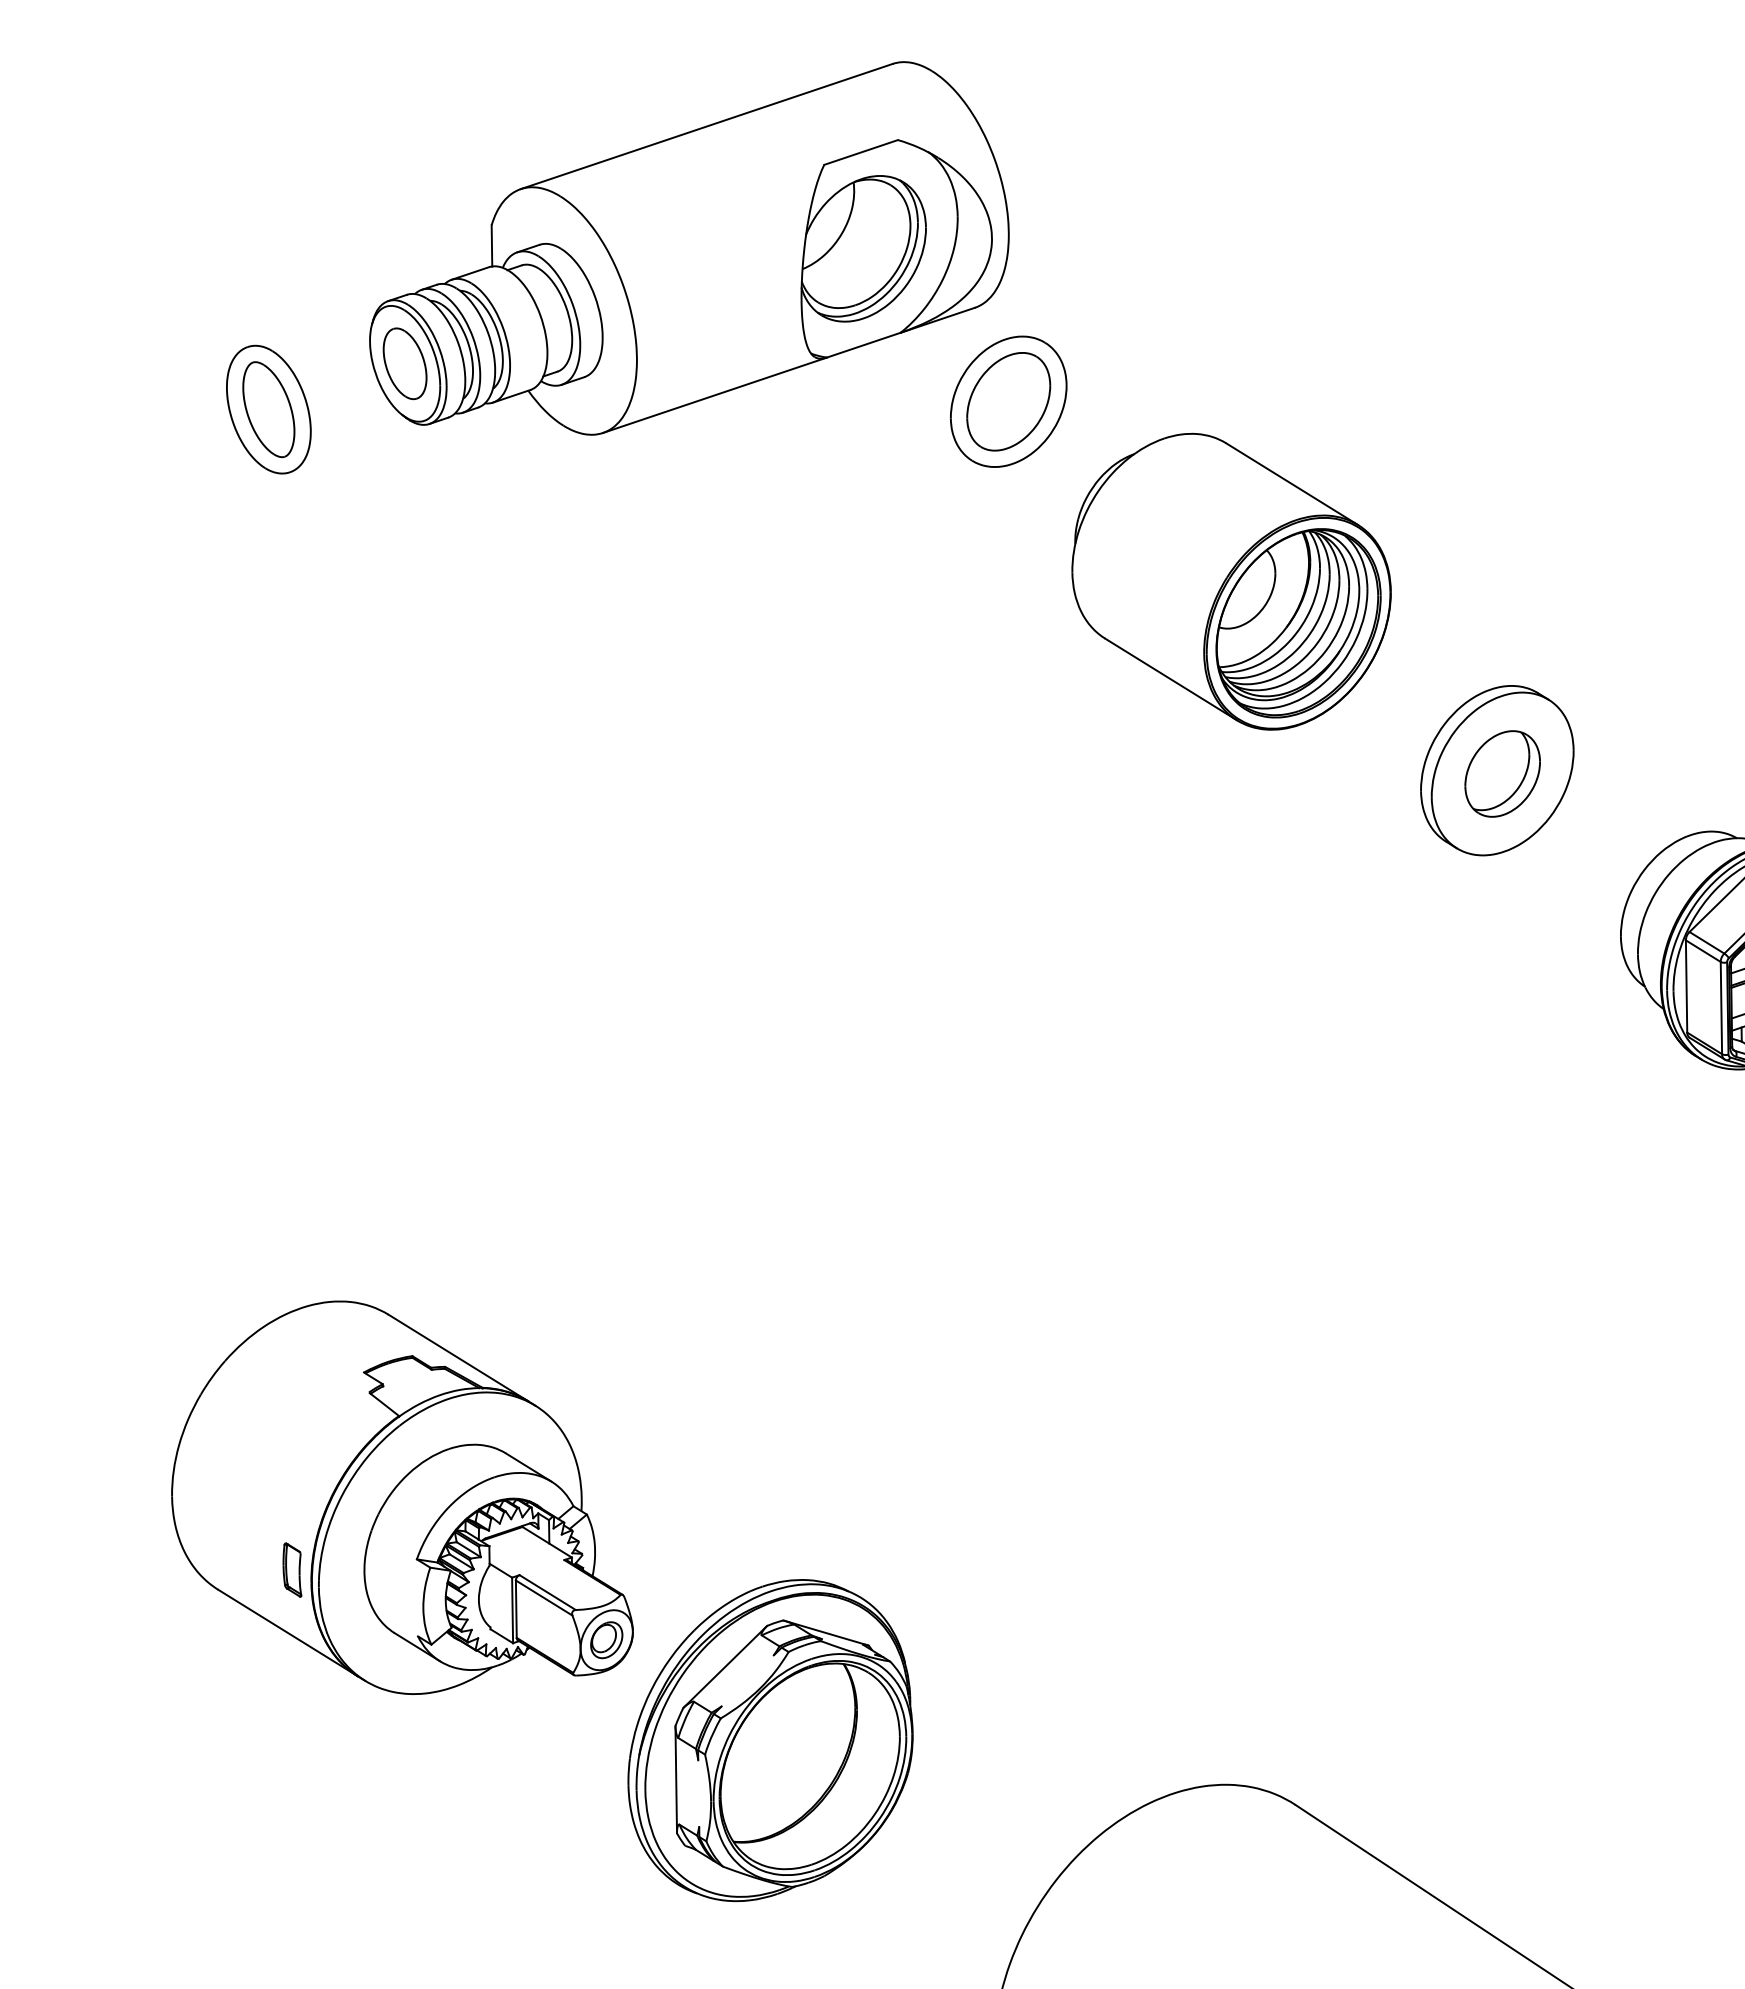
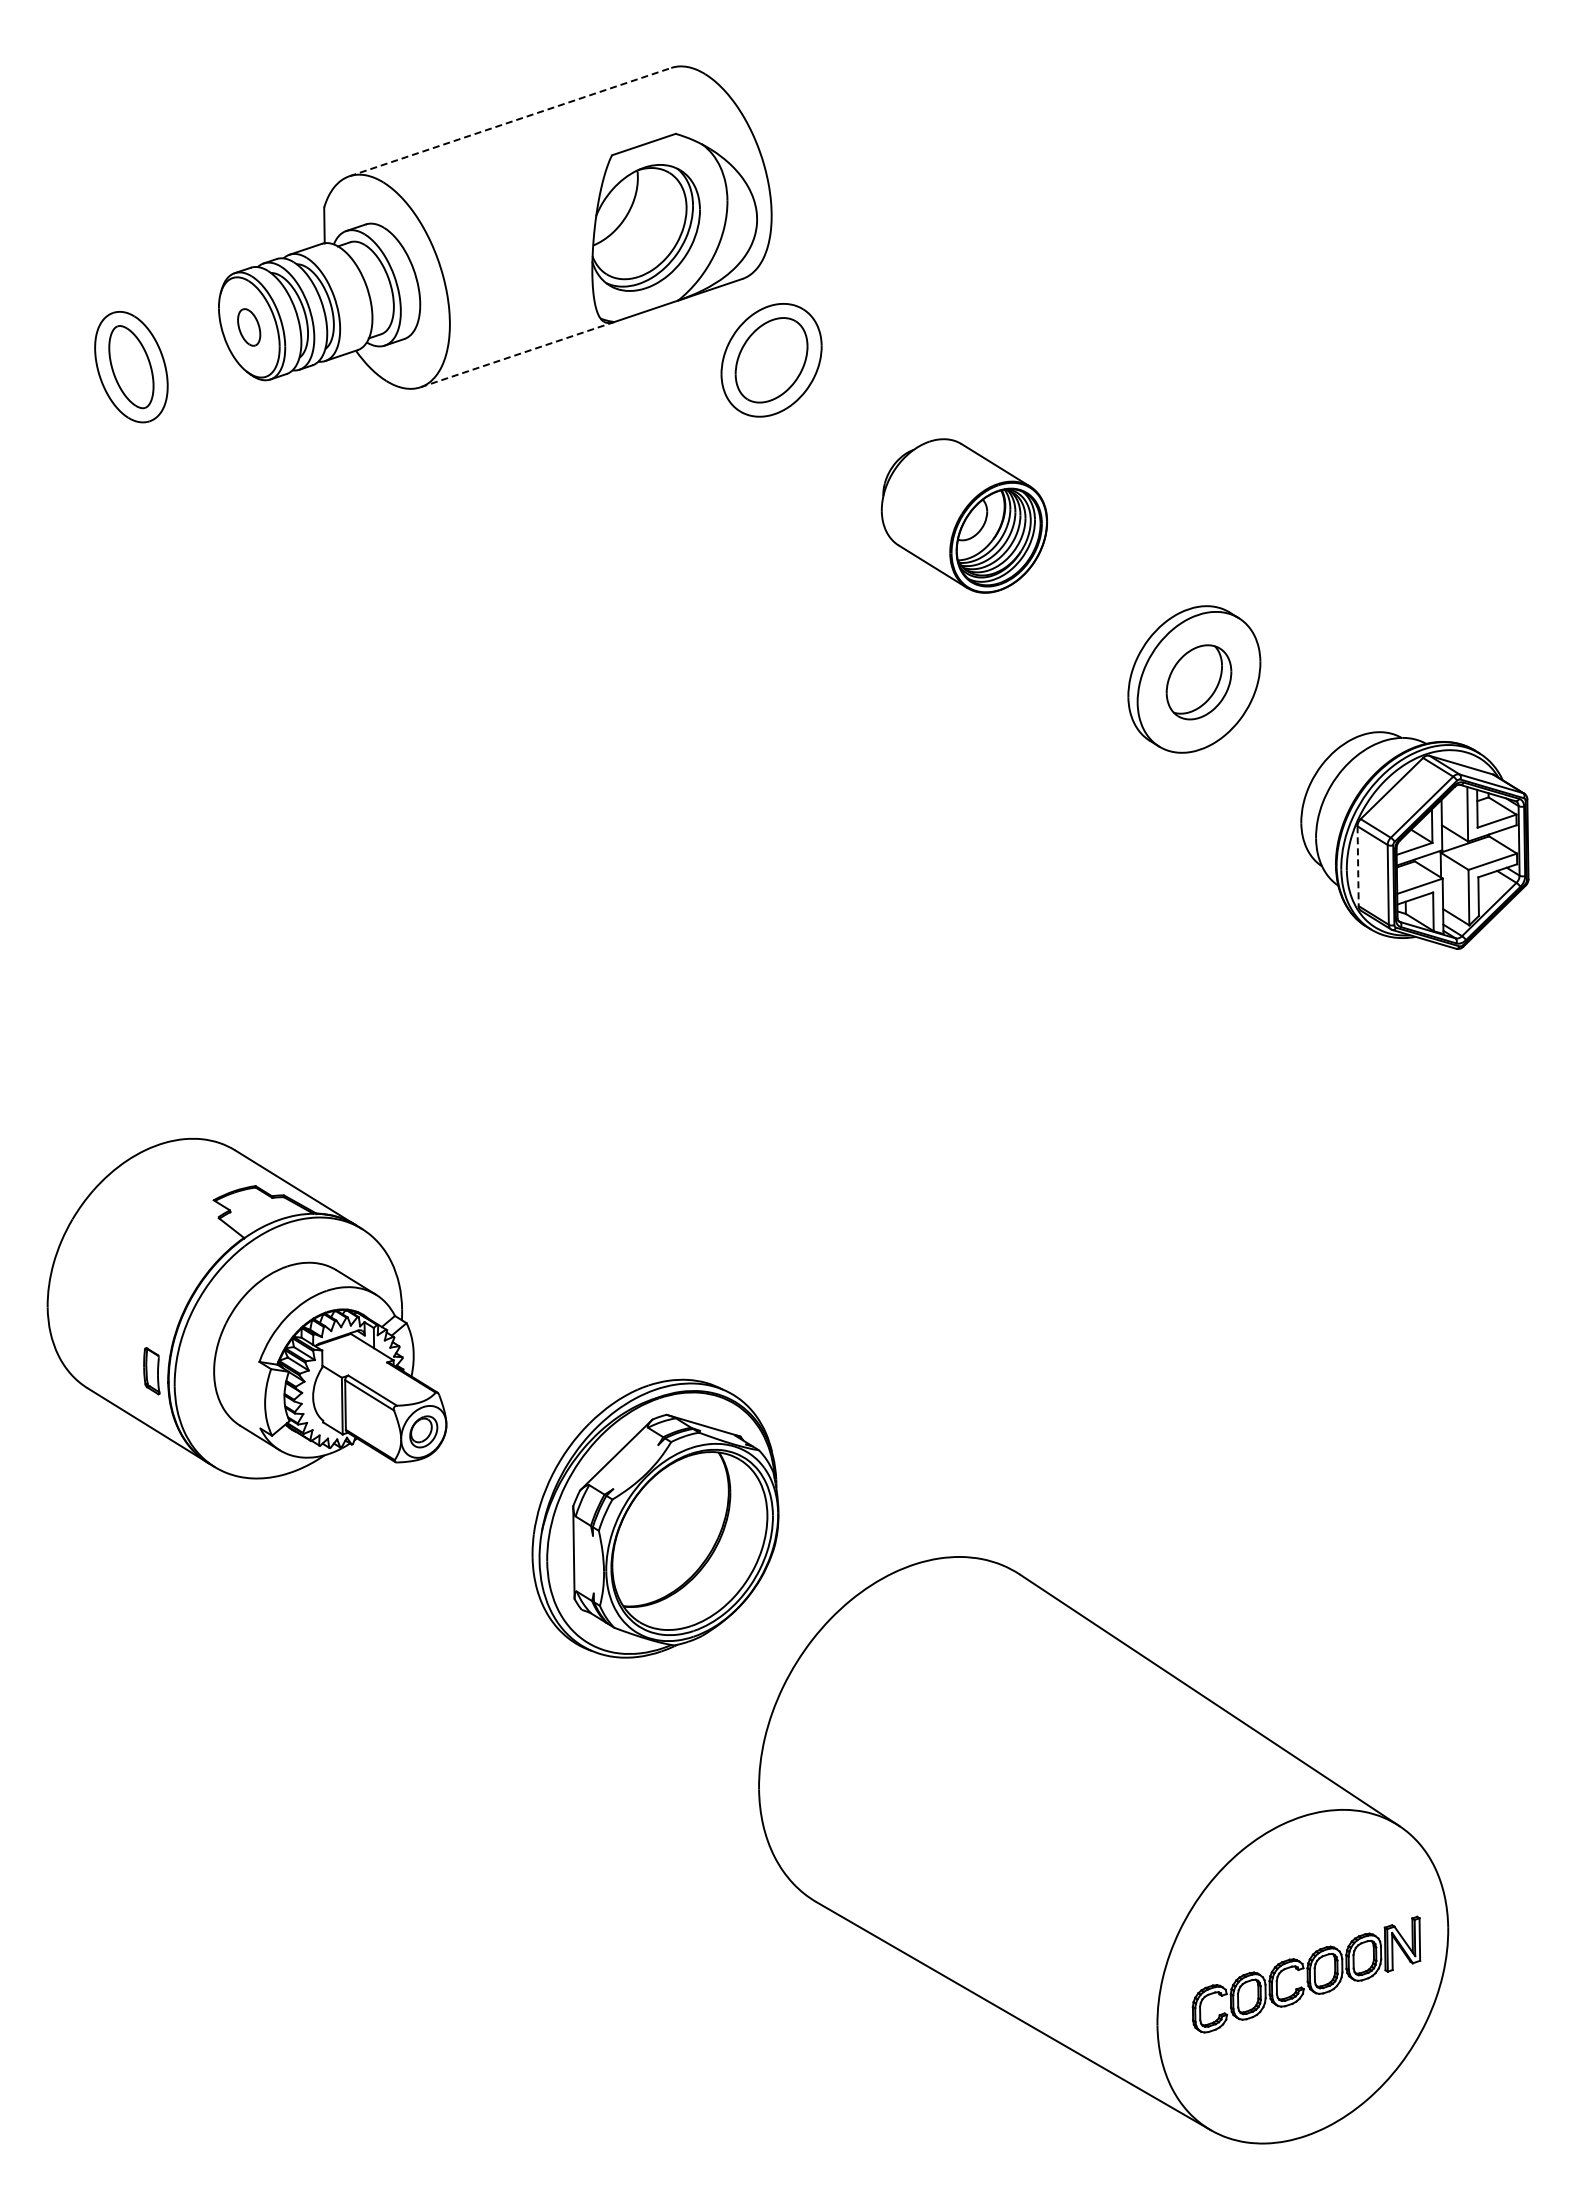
line: (706, 126) -> (510, 122), solid -> dashed
part: (404, 363) -> (248, 327), size x0.6
line: (715, 395) -> (517, 354), solid -> dashed
part: (1231, 581) -> (964, 515), size x0.6
line: (1687, 986) -> (1358, 866), solid -> dashed
part: (770, 1740) -> (655, 1518), moved

